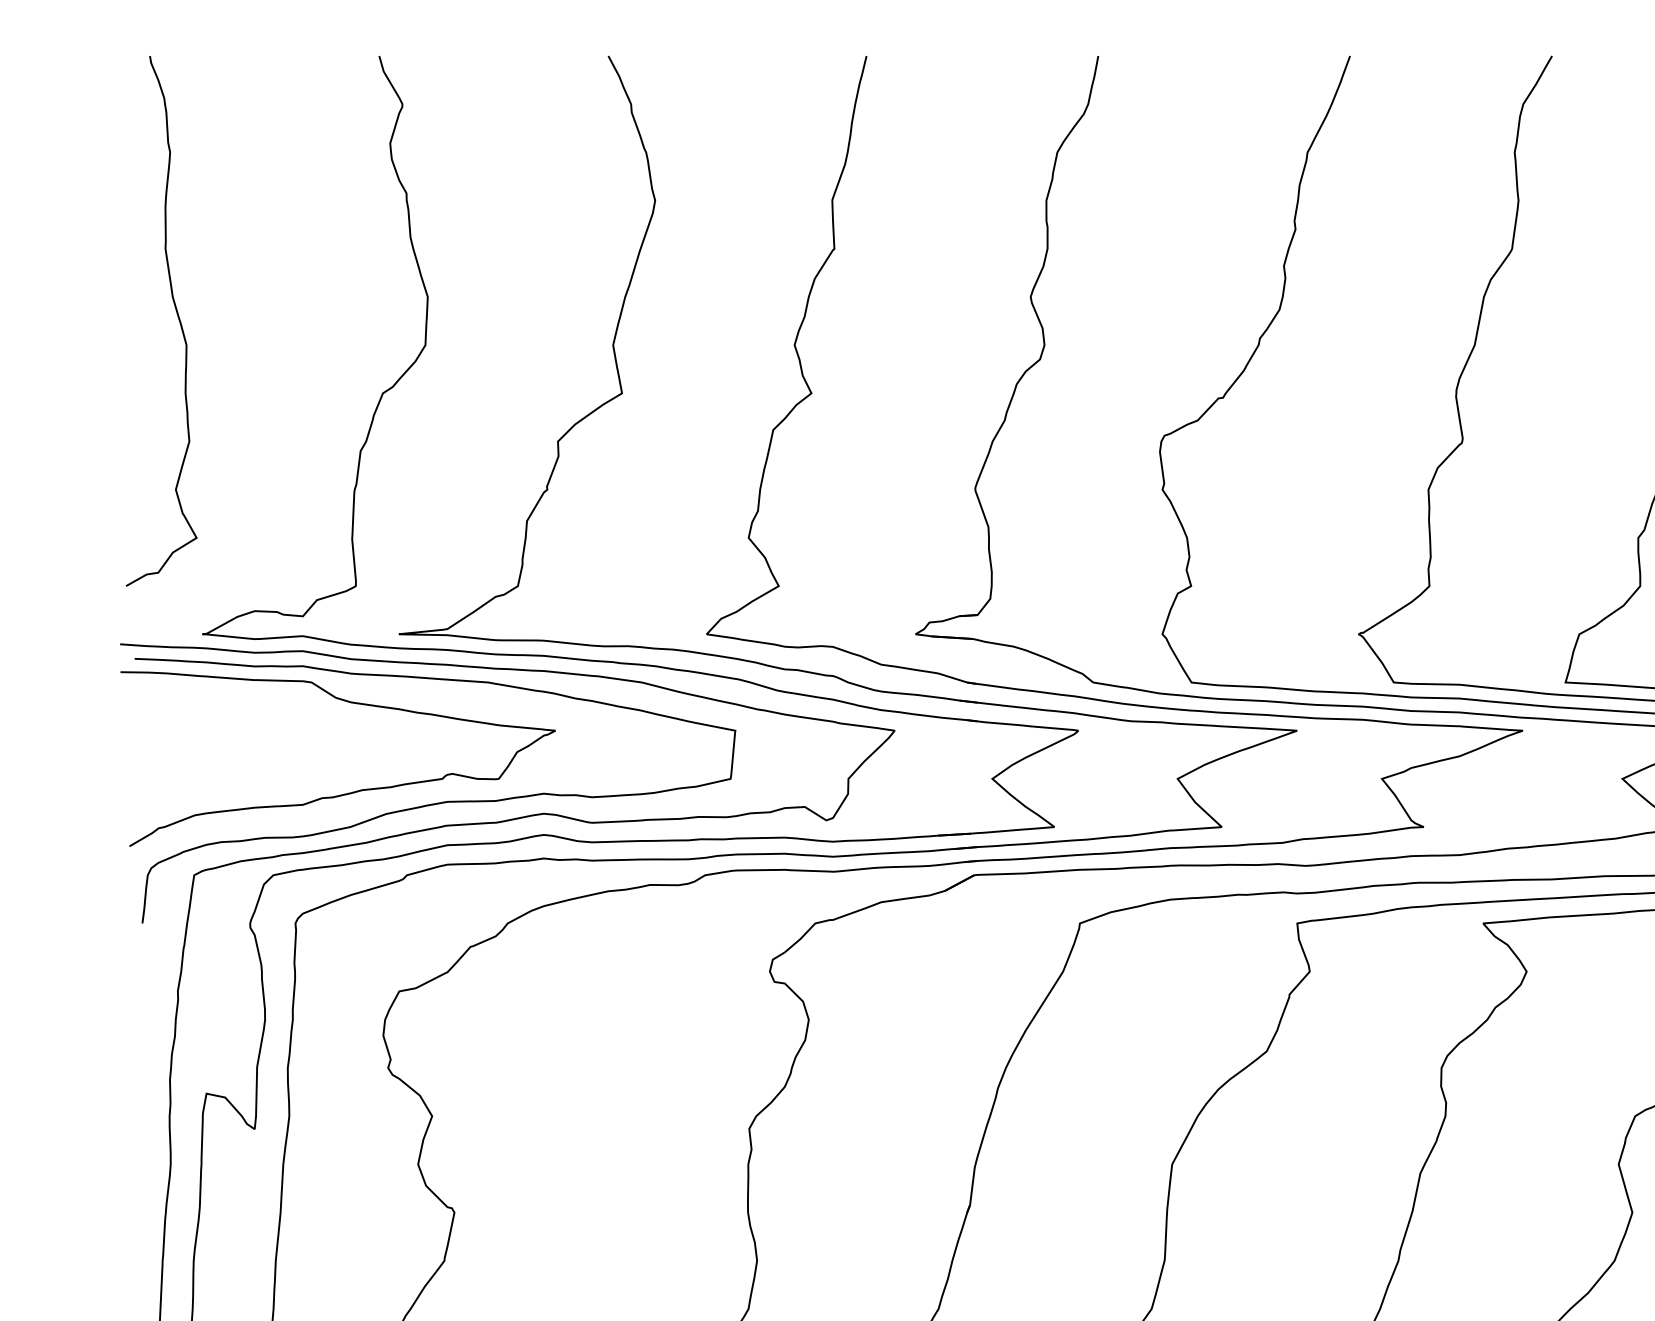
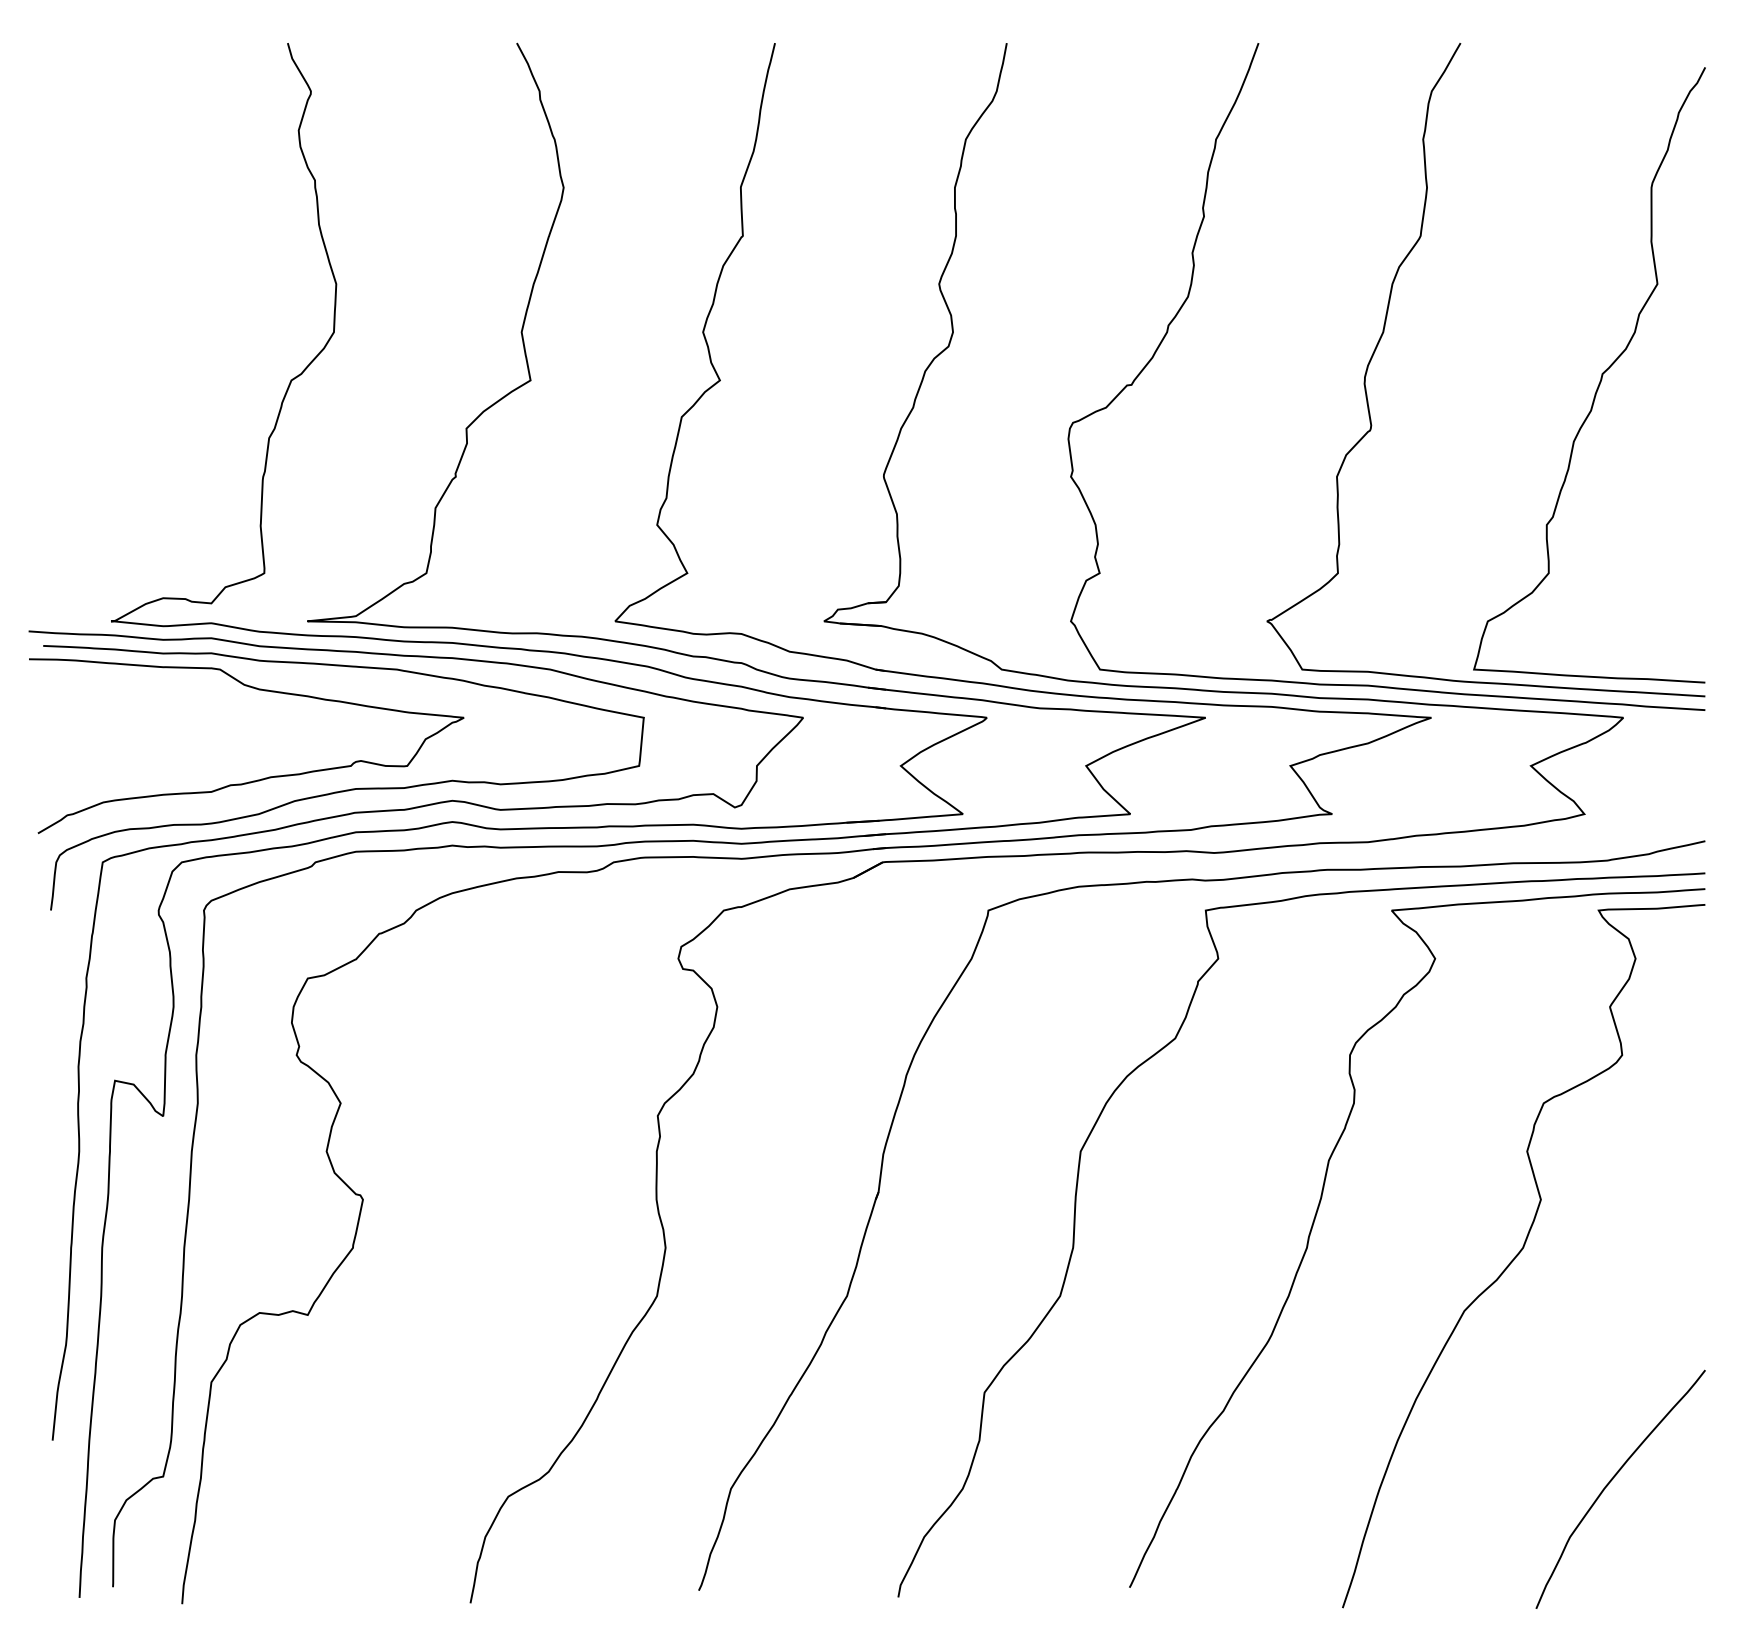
curve: (177, 315) -> (85, 302), removed

